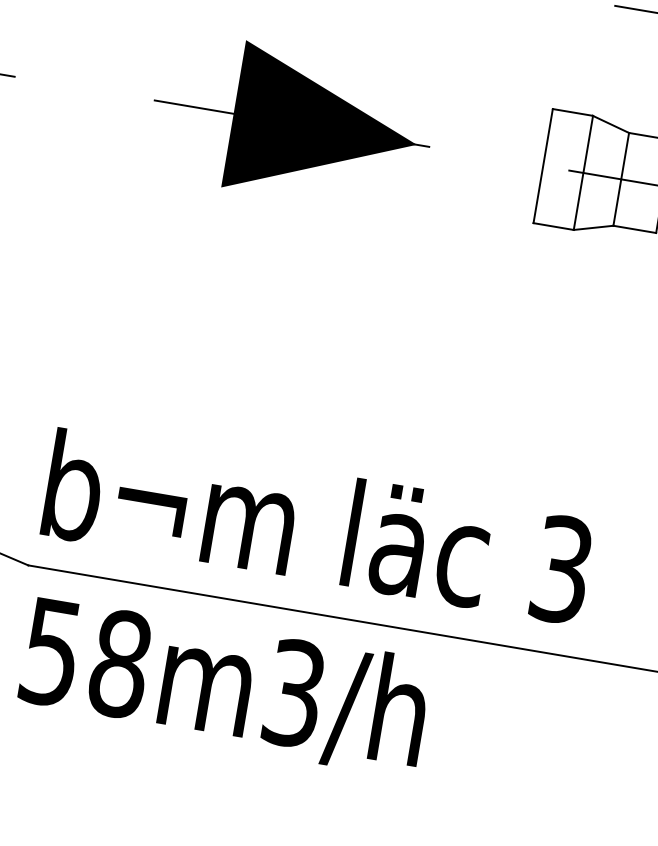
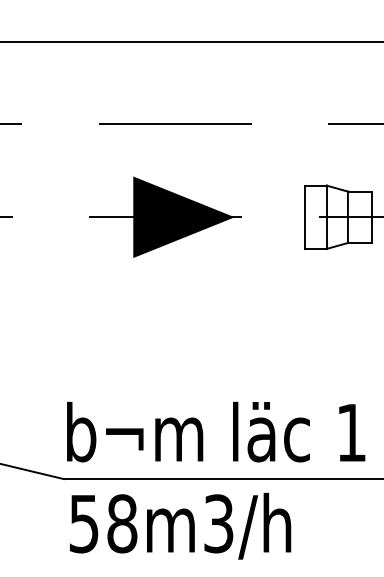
text: (561, 569) -> (351, 432), 3 -> 1

